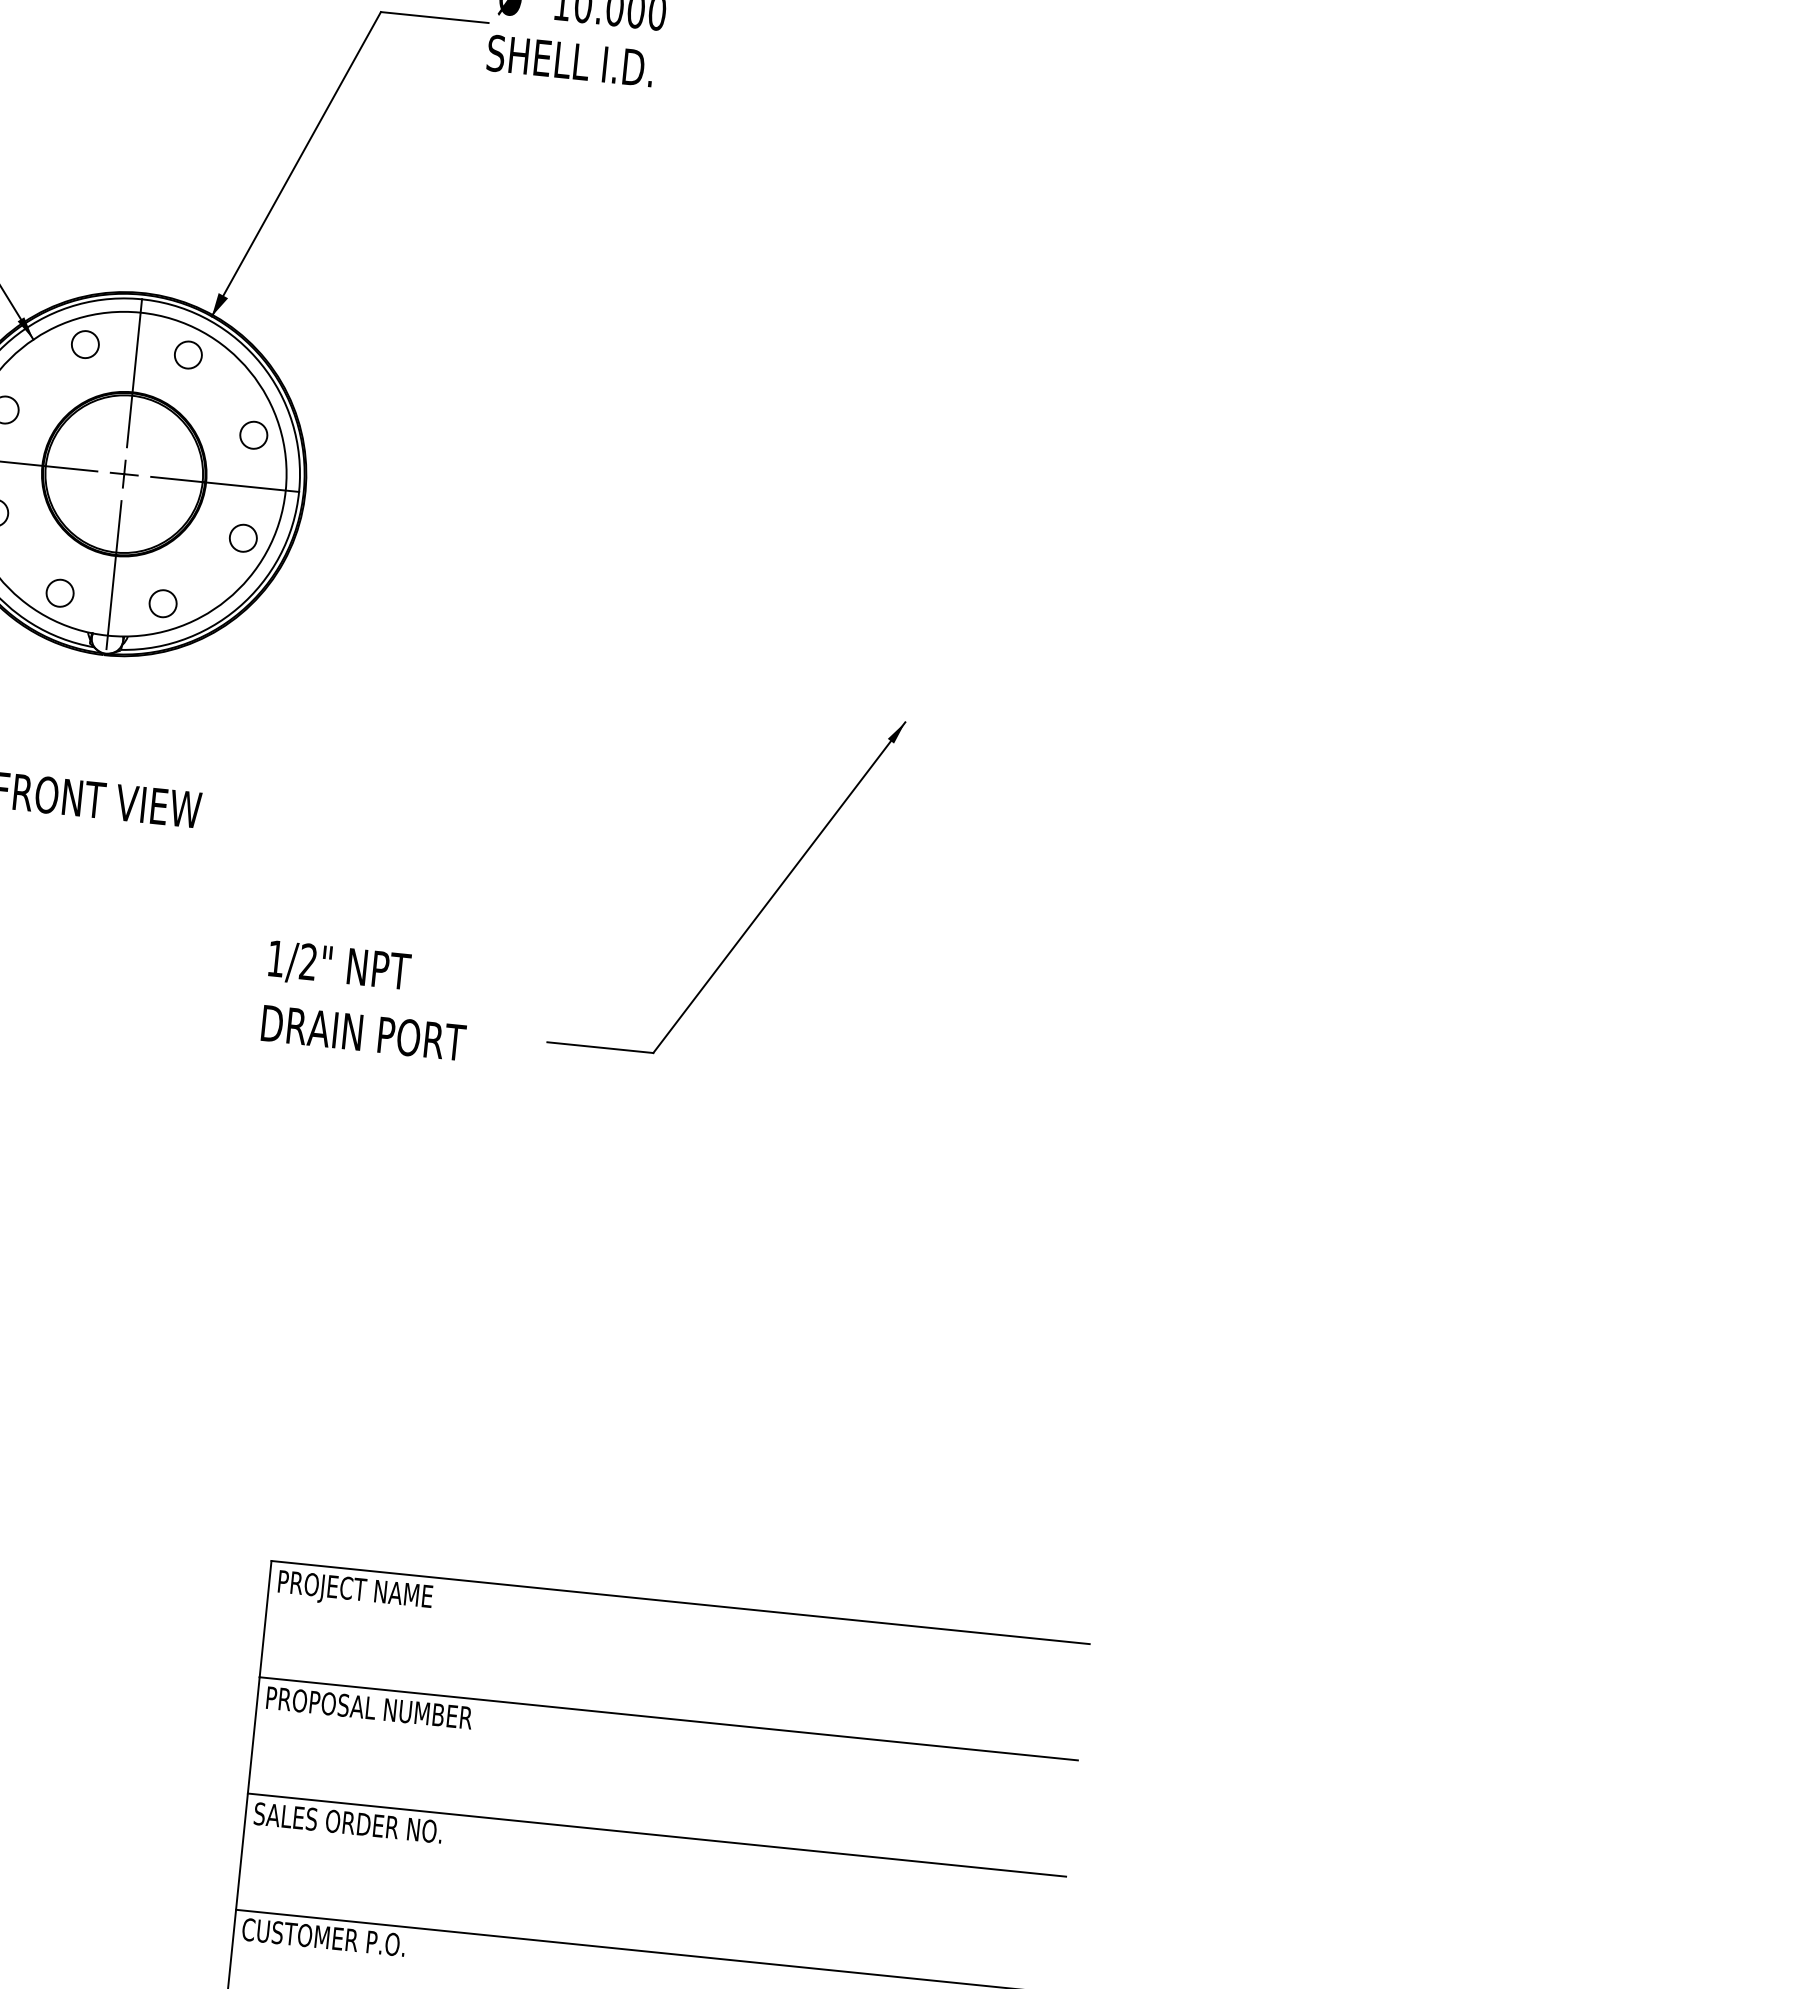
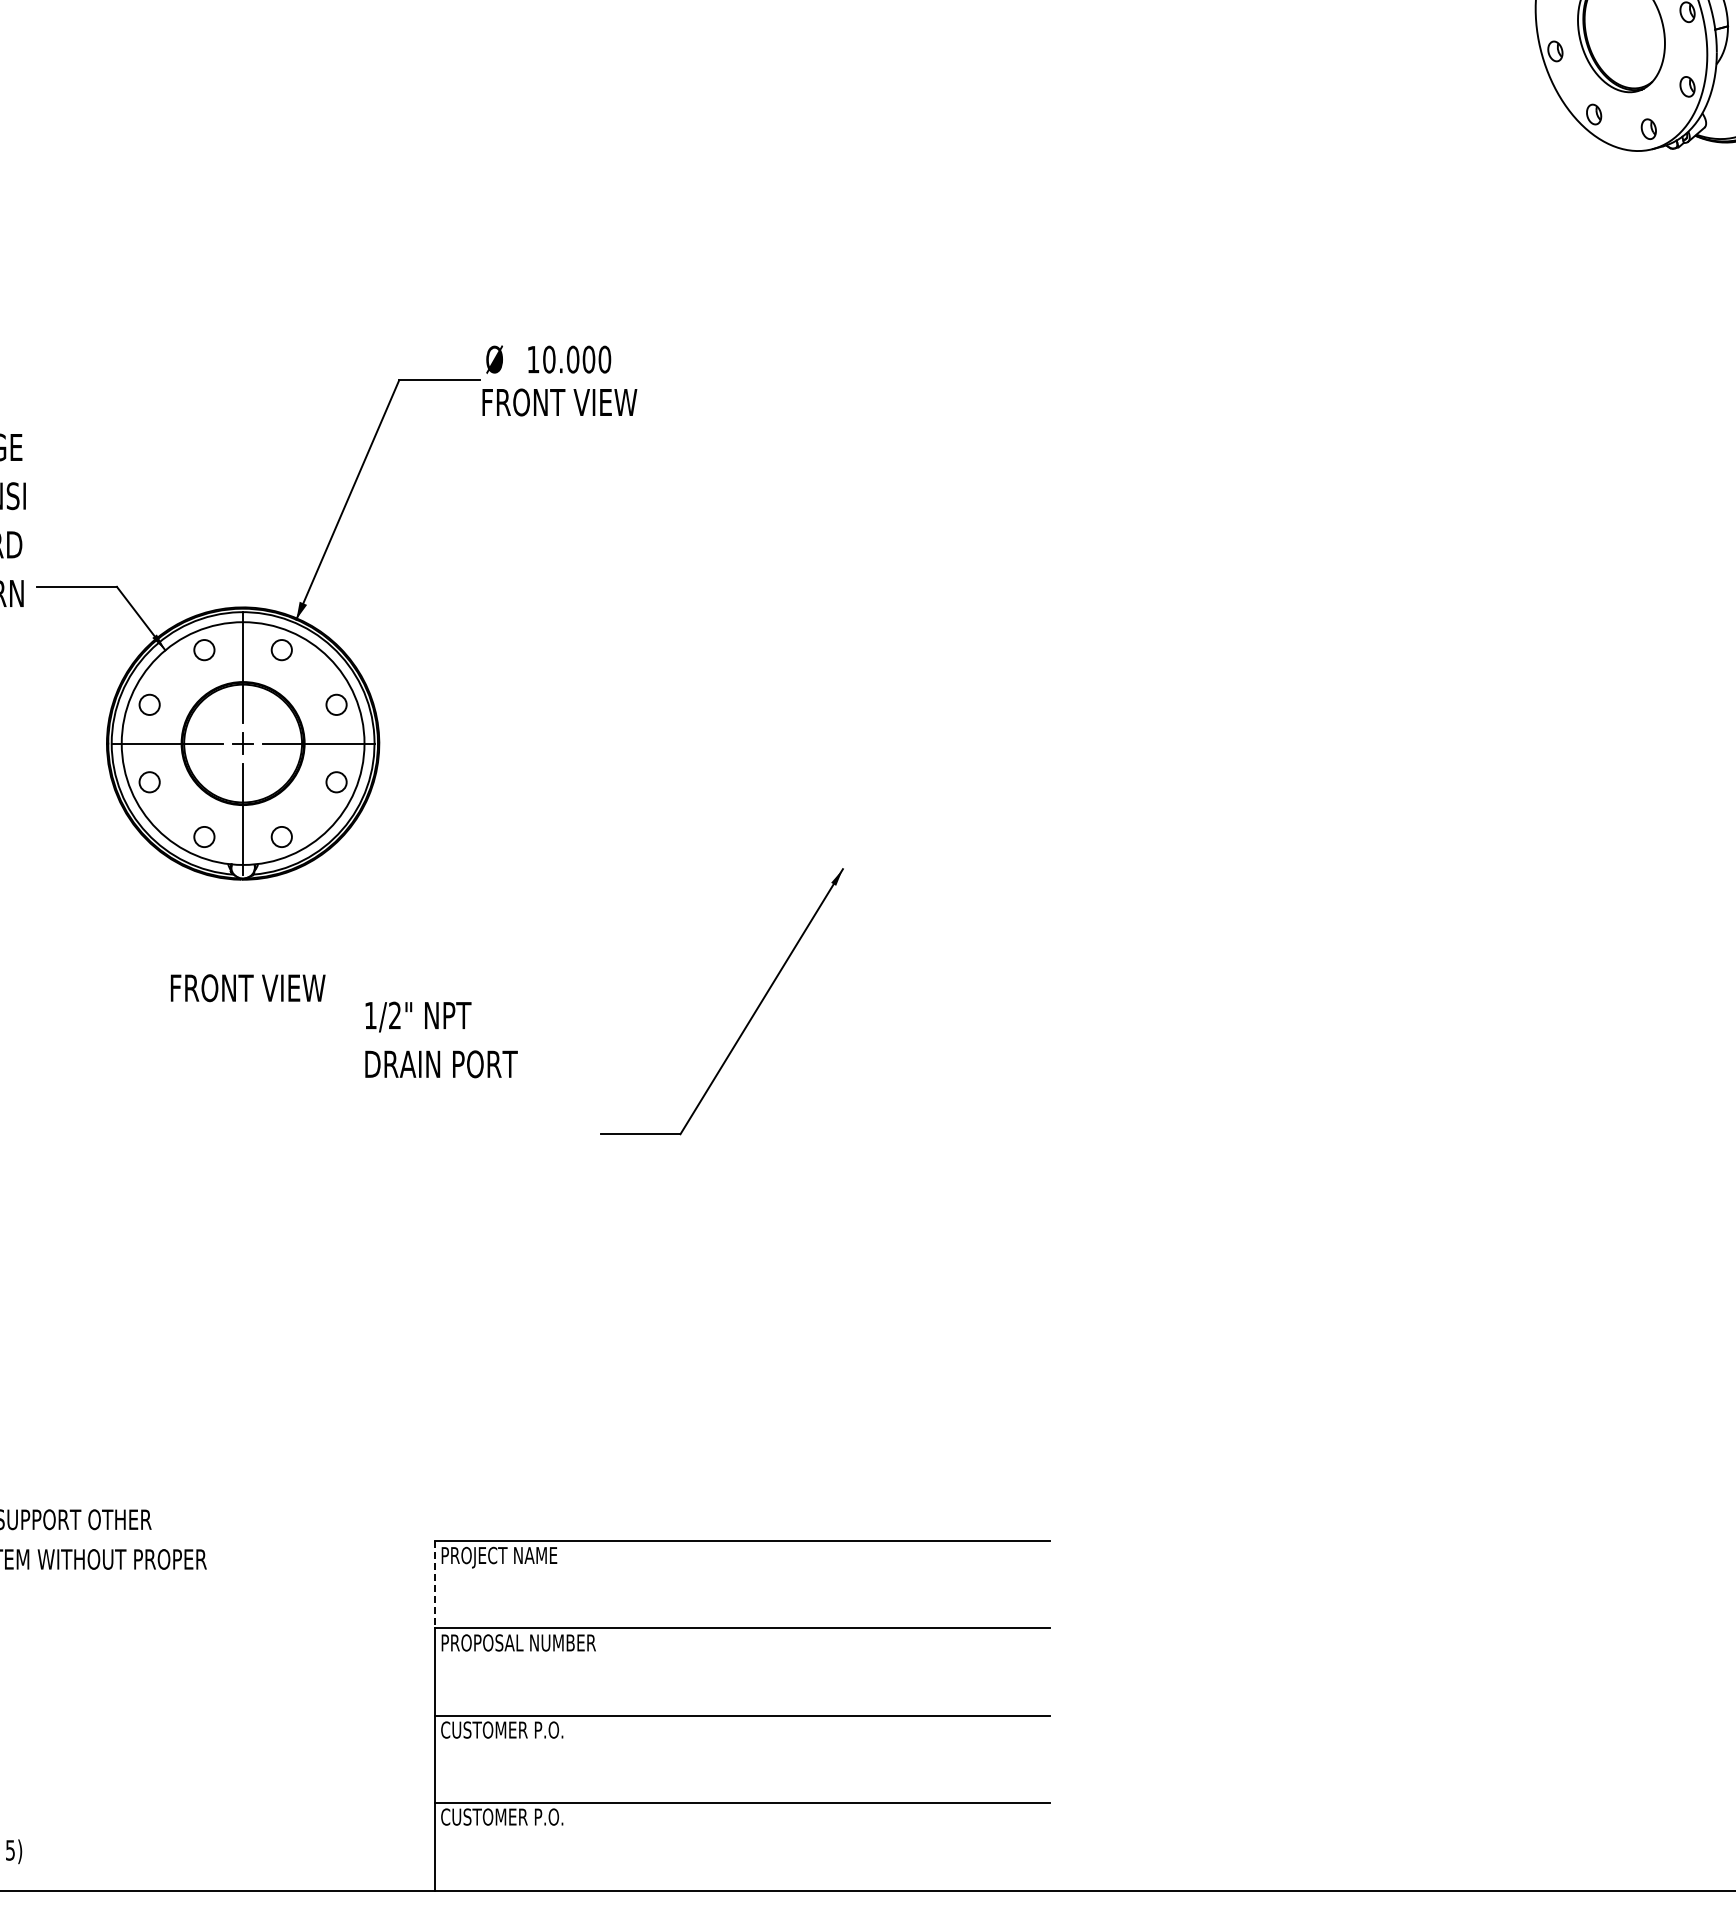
text: (591, 63) -> (559, 402), SHELL I.D. -> FRONT VIEW
text: (367, 1000) -> (441, 1039), moved
line: (265, 1618) -> (434, 1584), solid -> dashed
text: (348, 1822) -> (511, 1729), SALES ORDER NO. -> CUSTOMER P.O.

